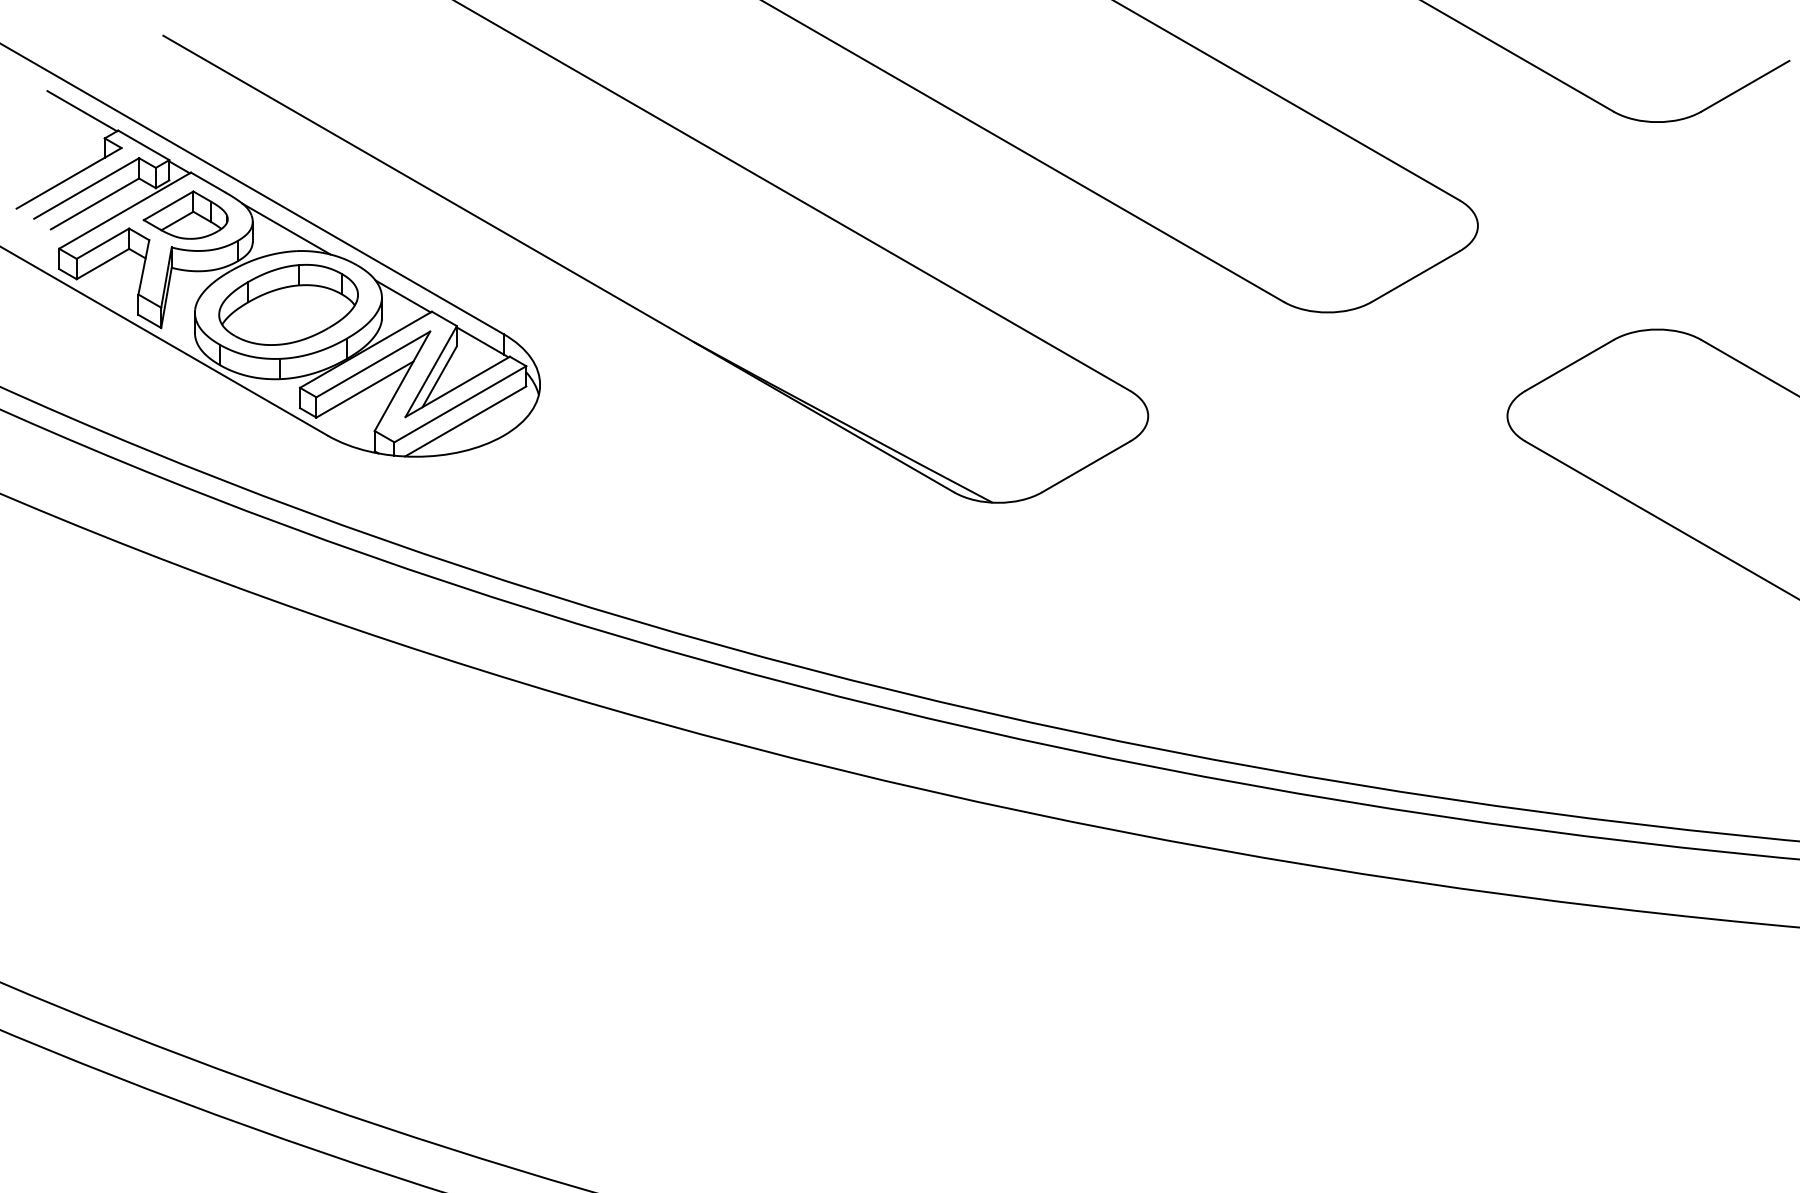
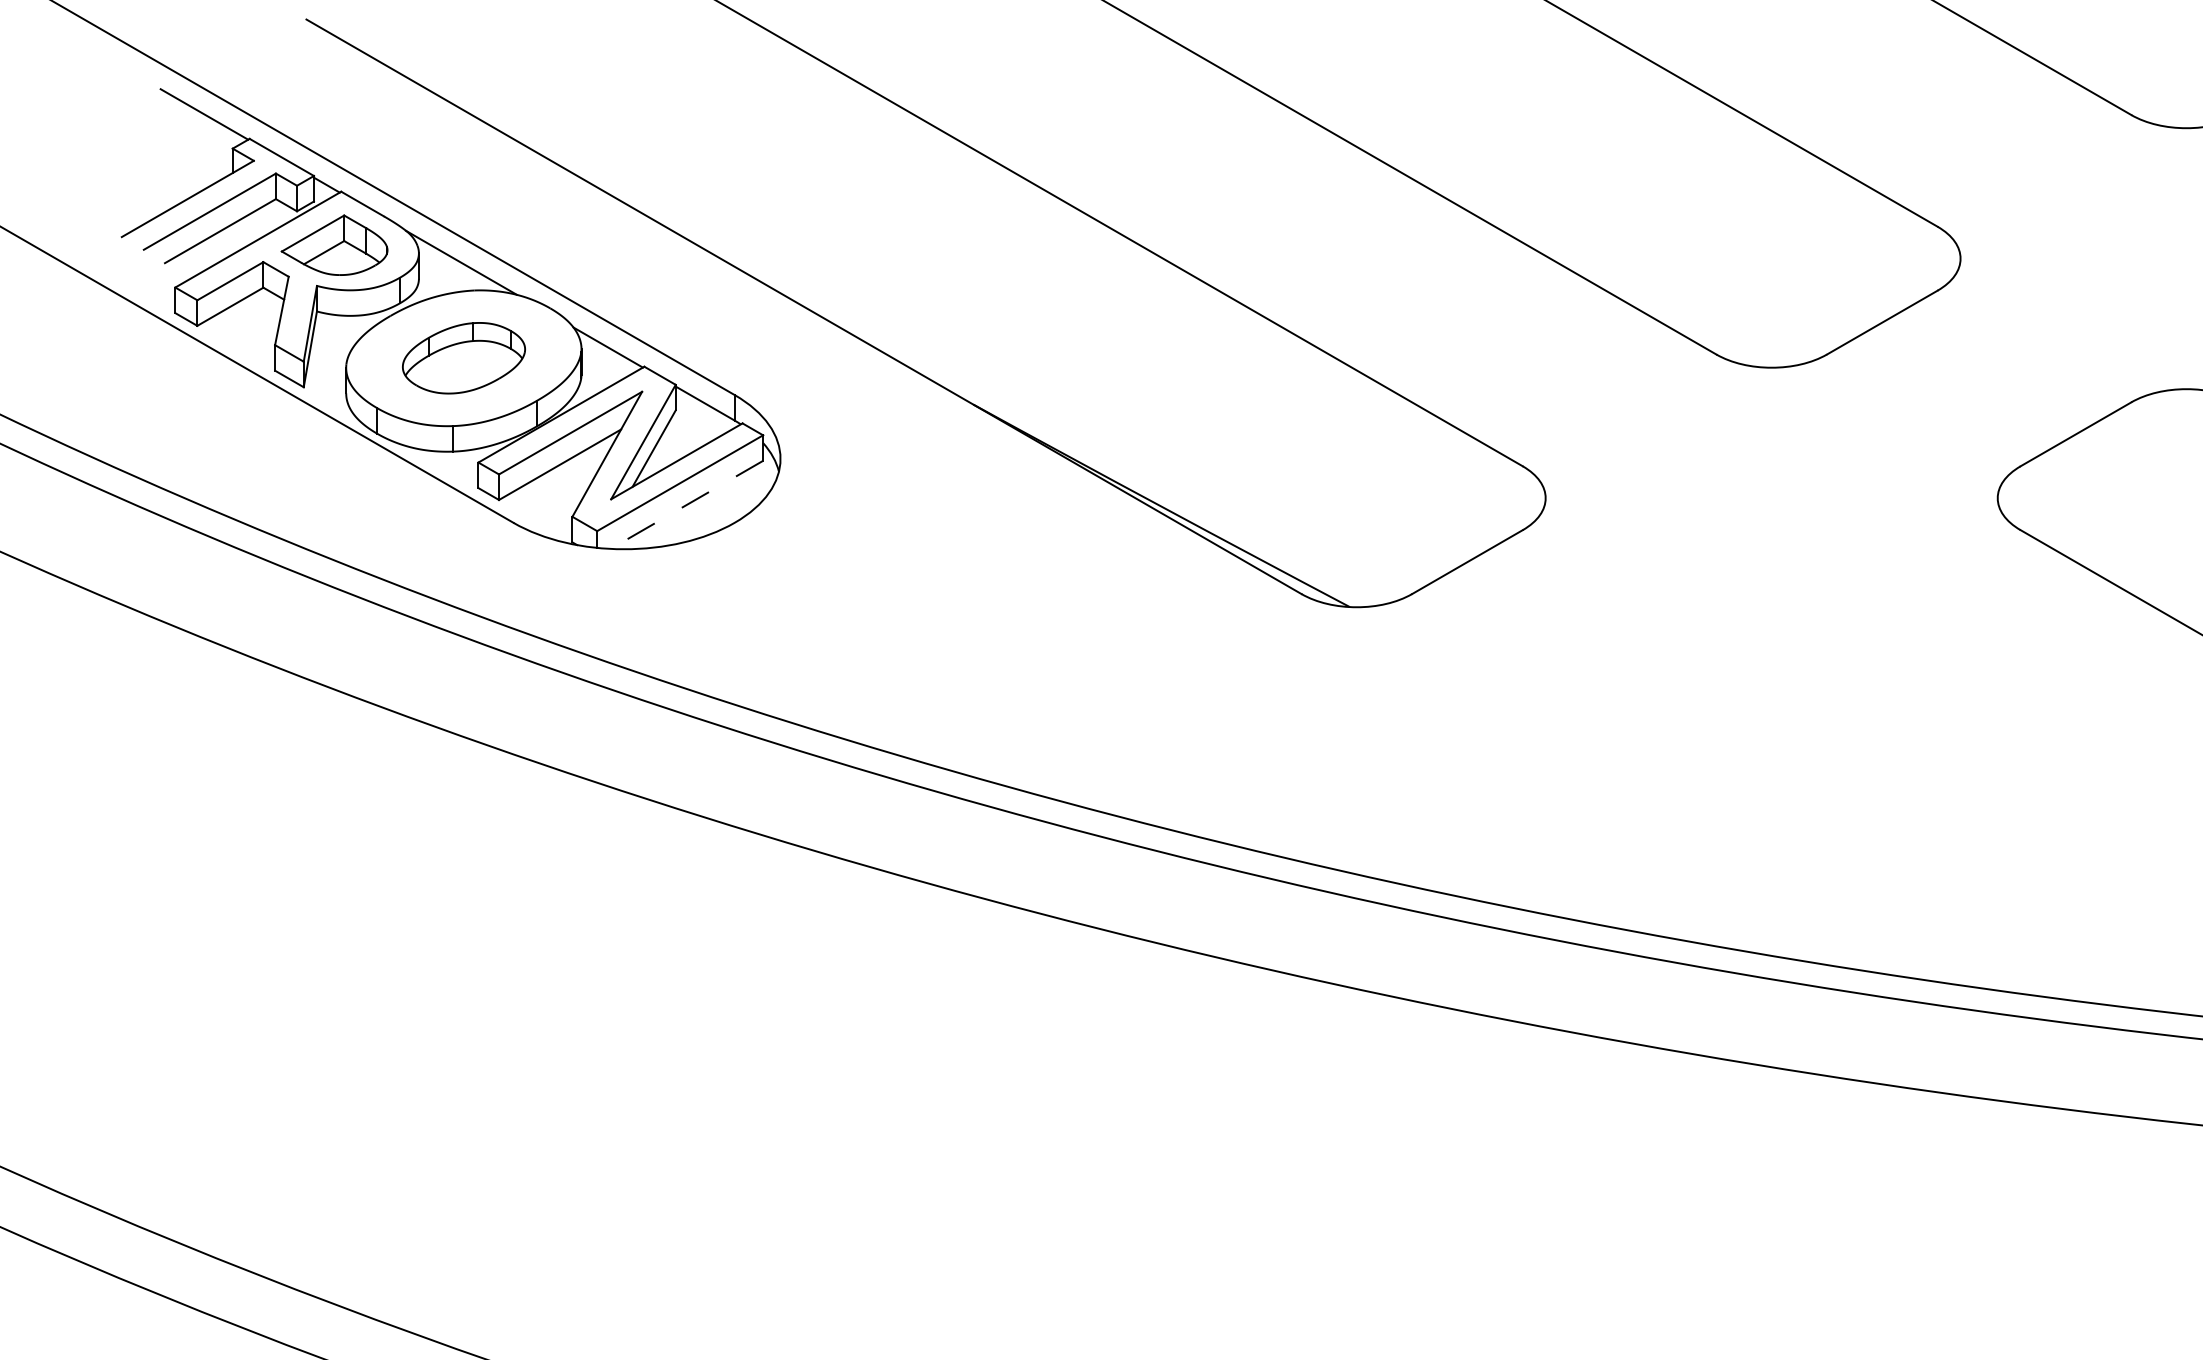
part: (288, 304) -> (463, 357), size x0.7
line: (465, 421) -> (686, 504), solid -> dashed

